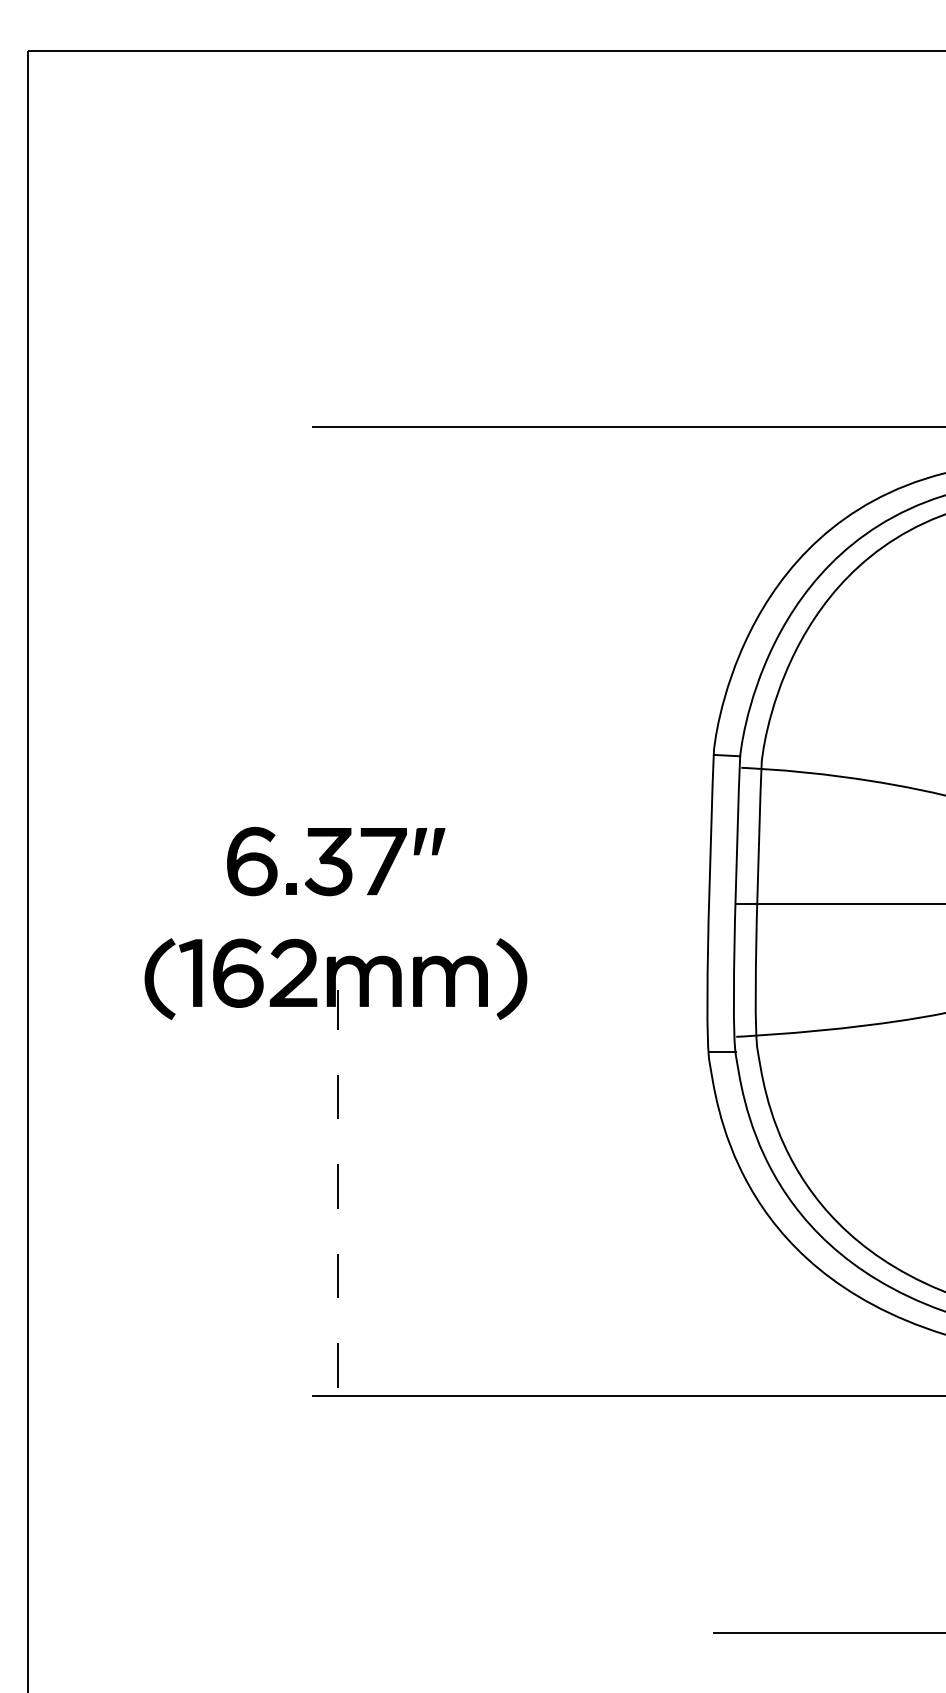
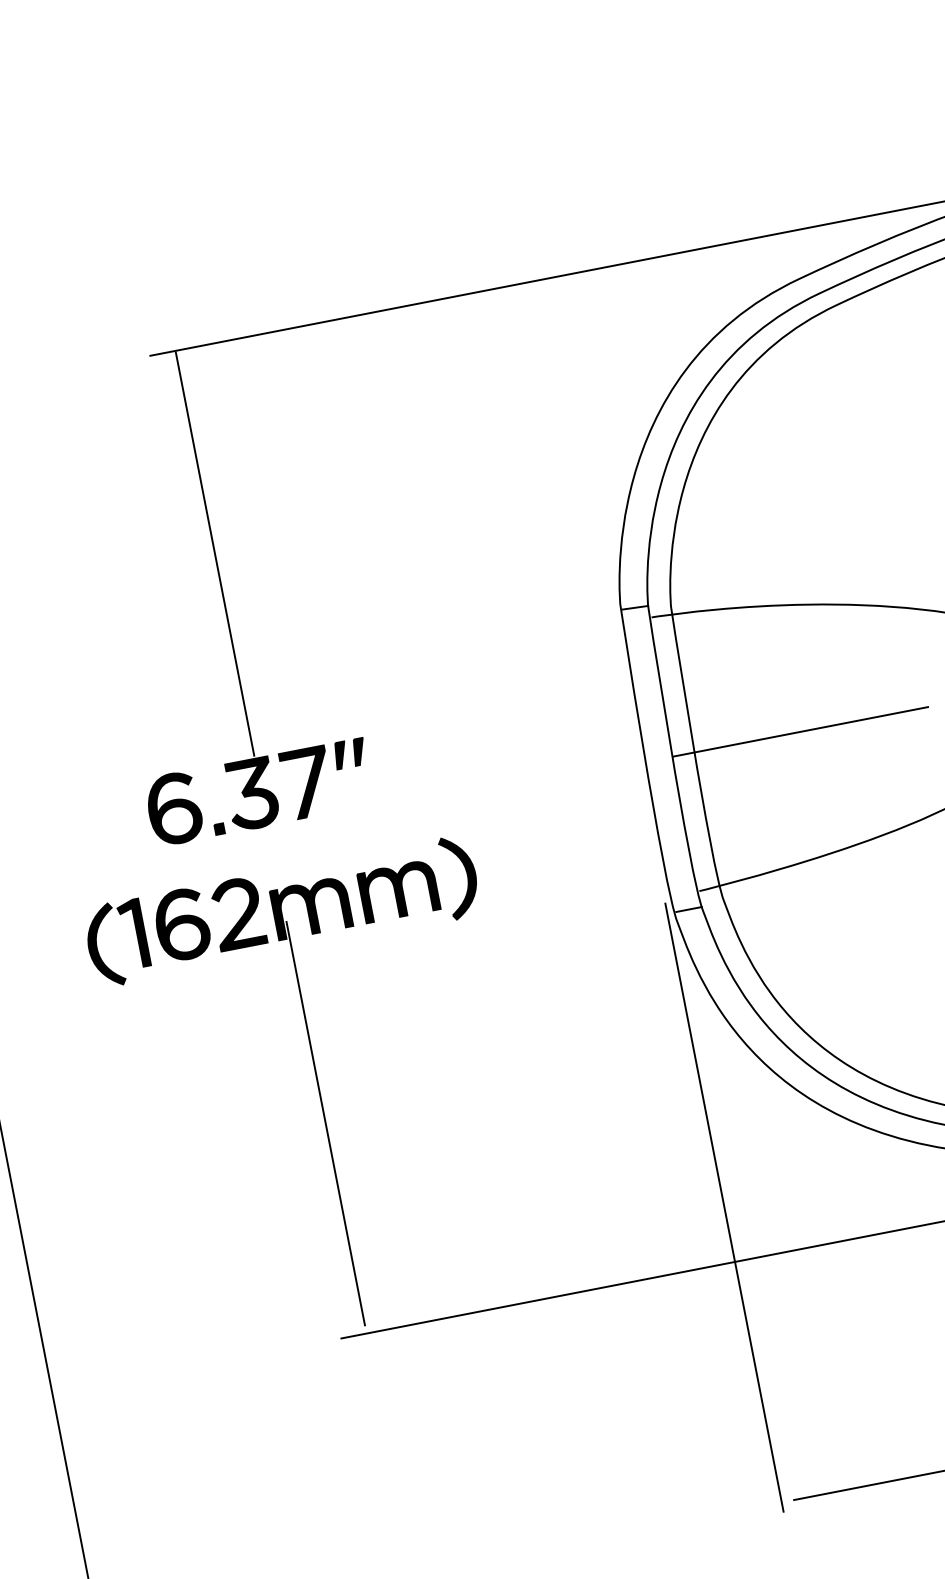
line: (338, 626) -> (215, 553), added
line: (338, 1188) -> (326, 1123), dashed -> solid
line: (701, 1342) -> (724, 1207), added

